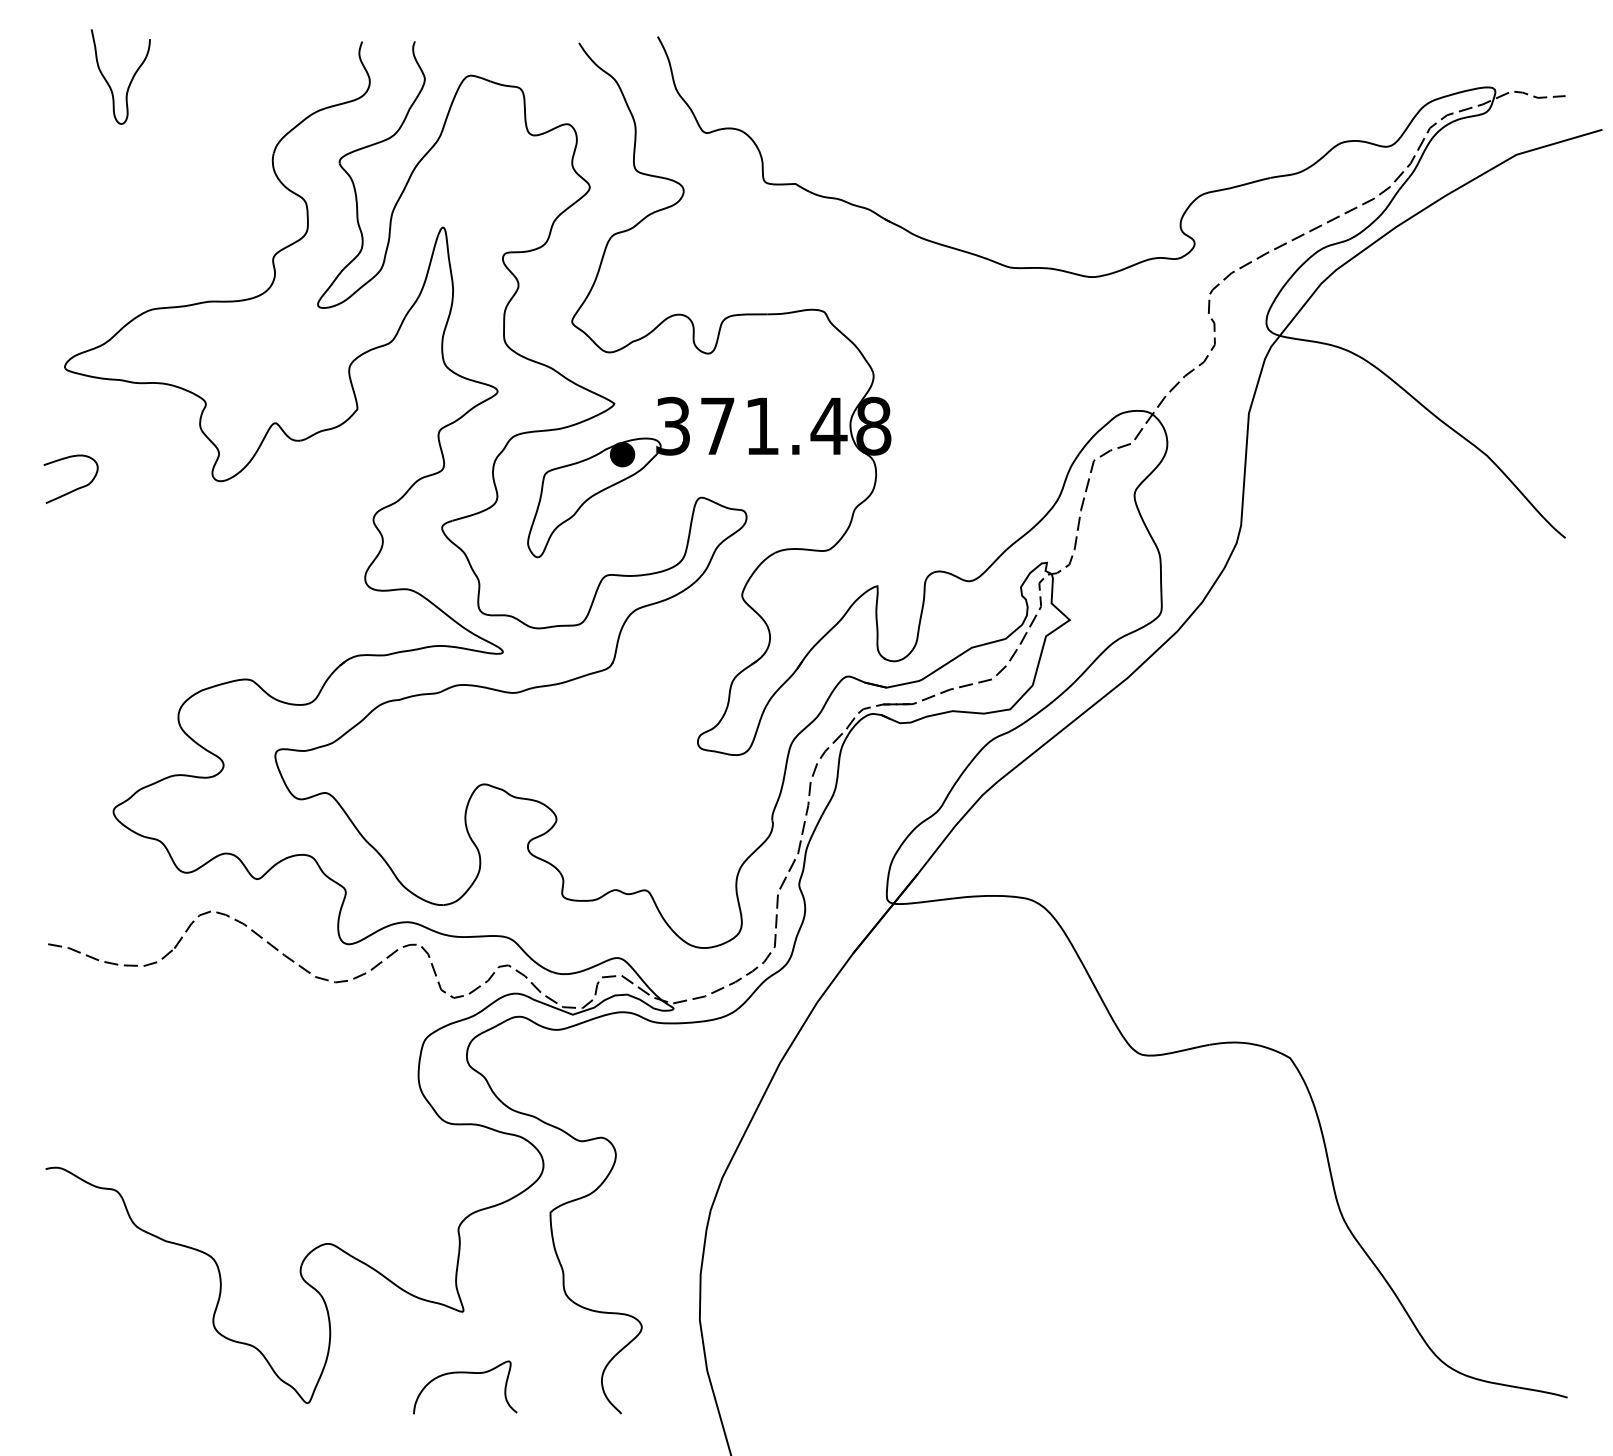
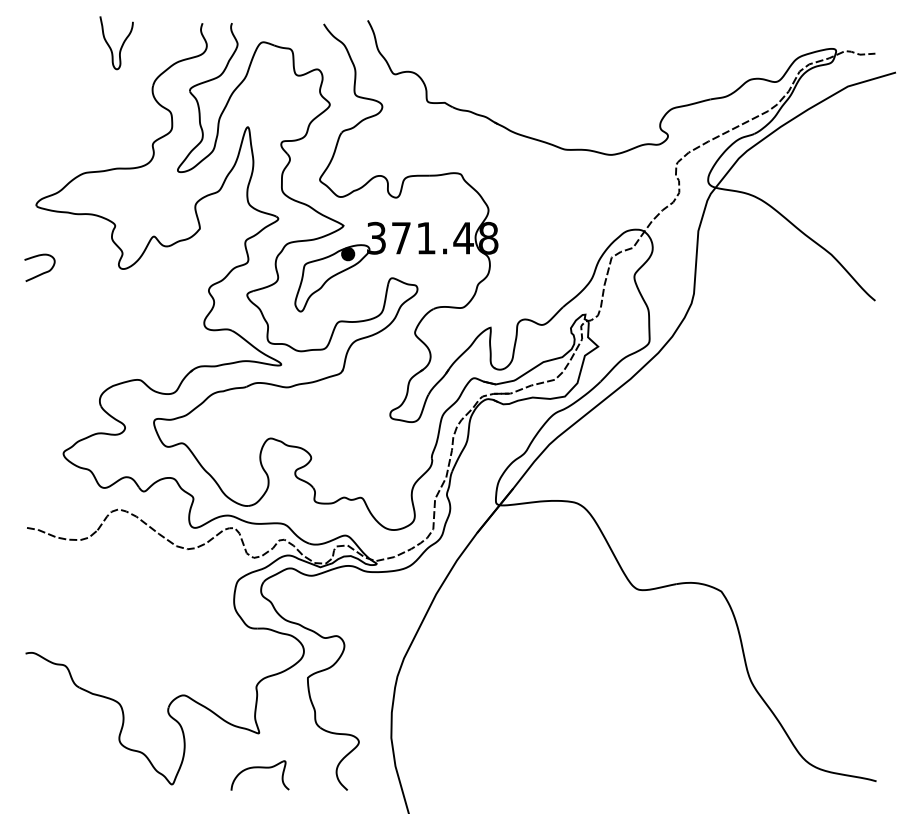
curve: (129, 81) -> (121, 45), moved

